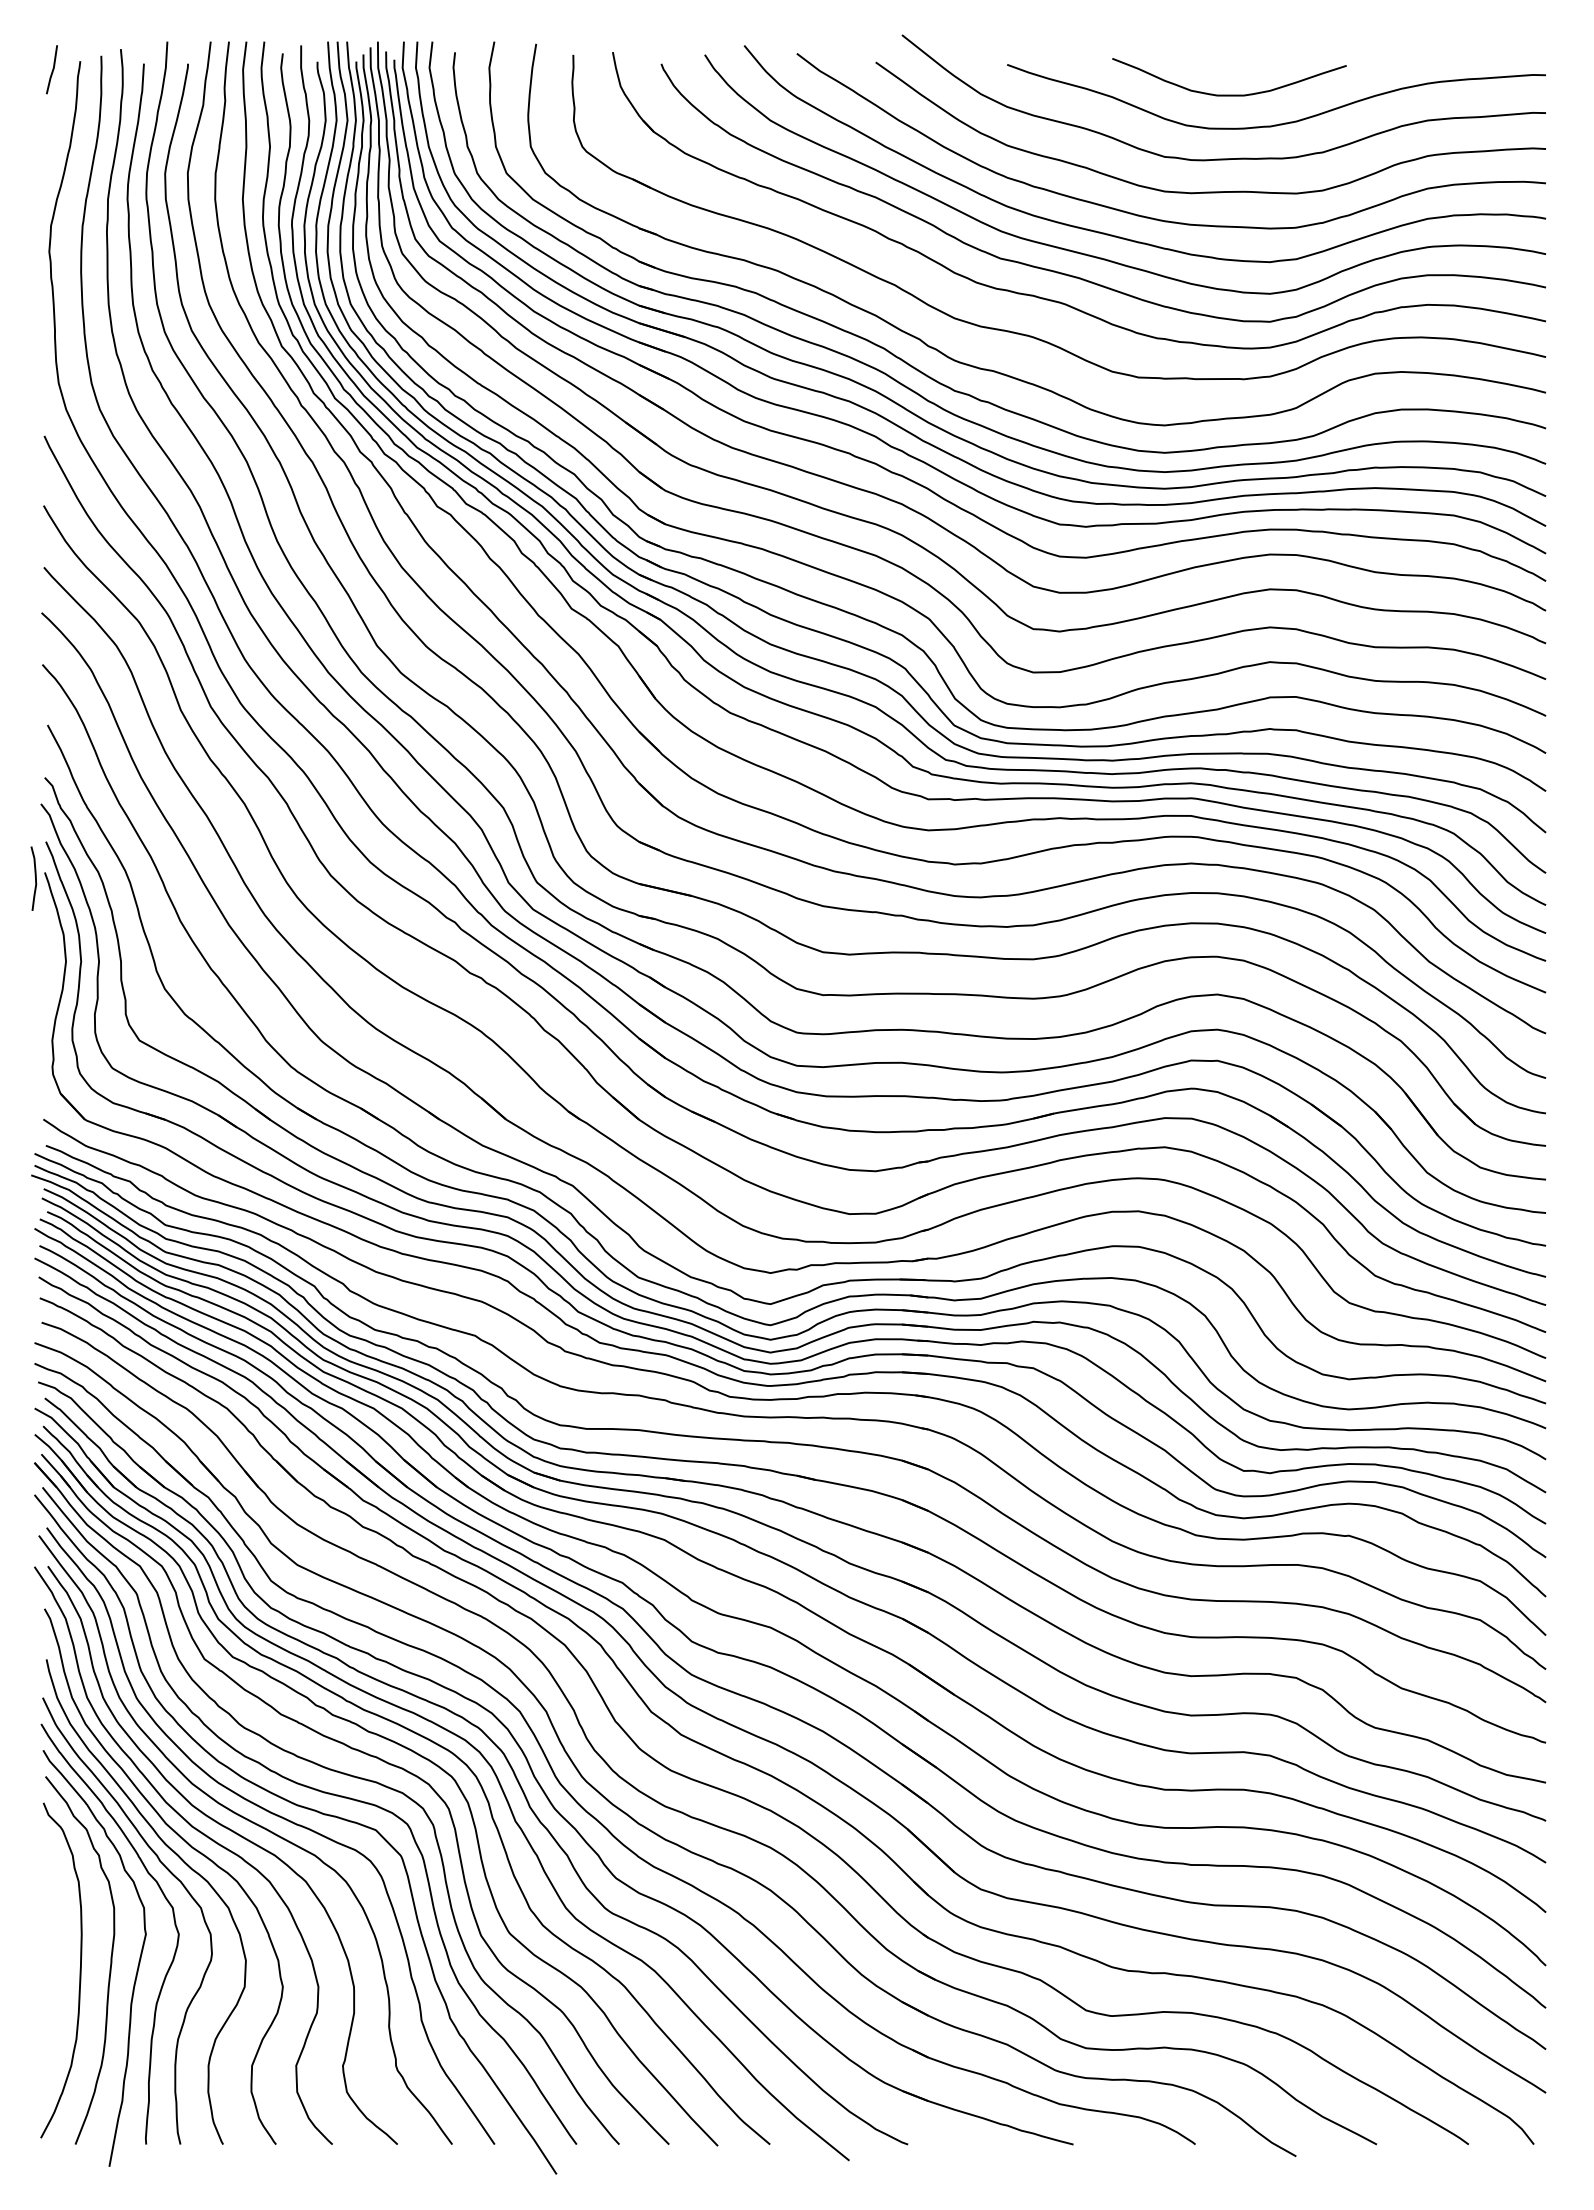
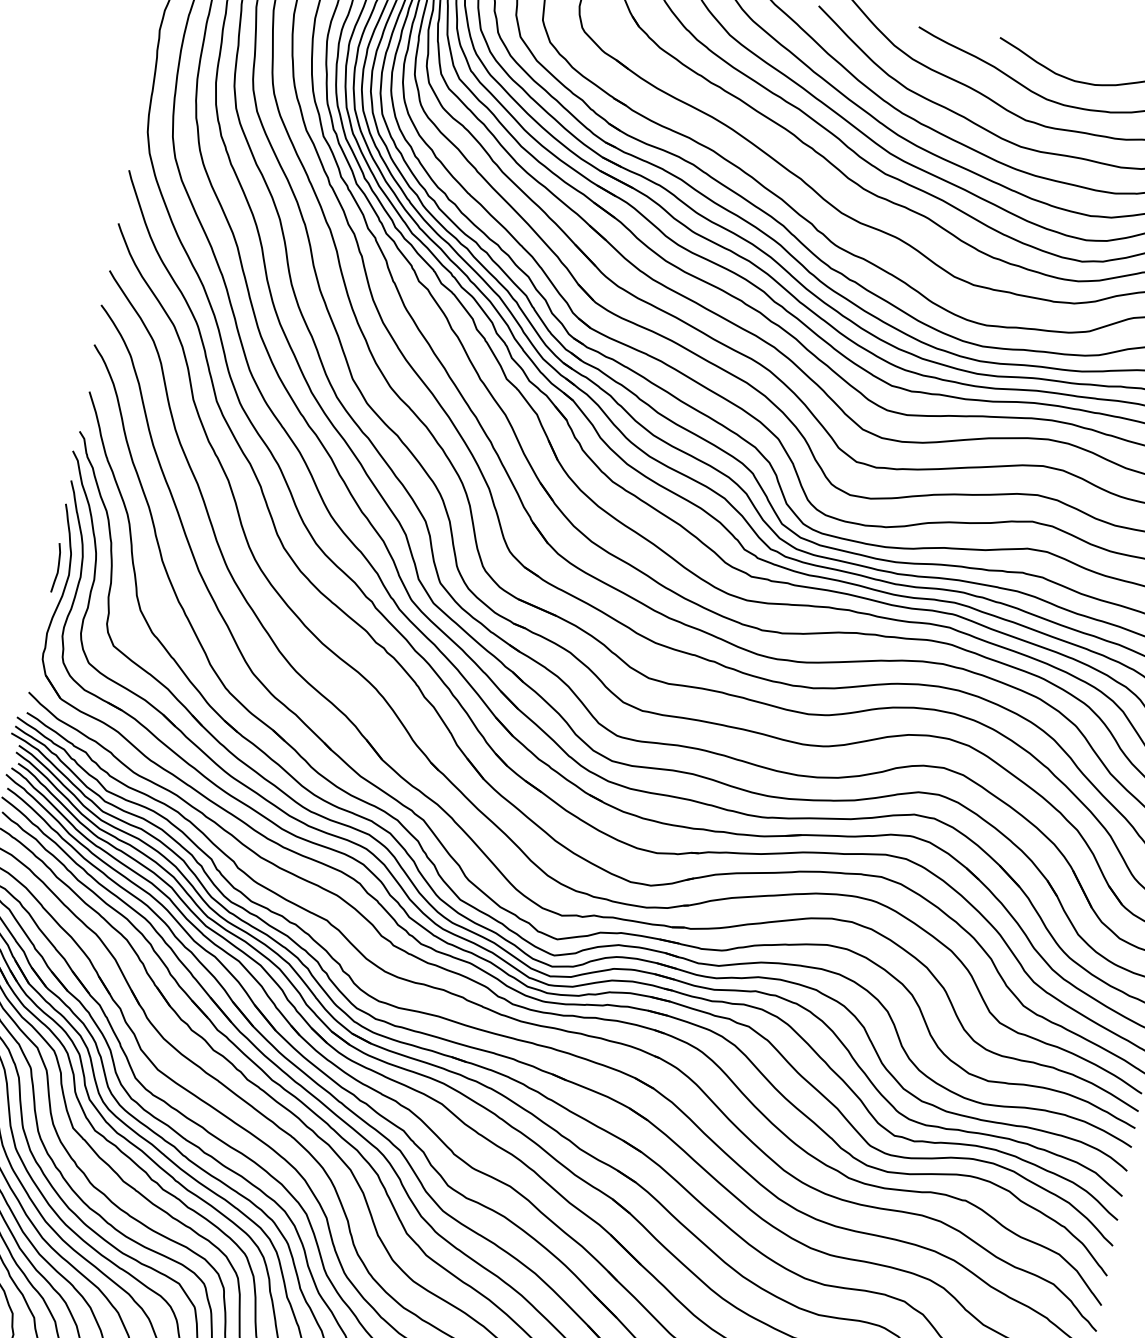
curve: (35, 878) -> (58, 568), moved

